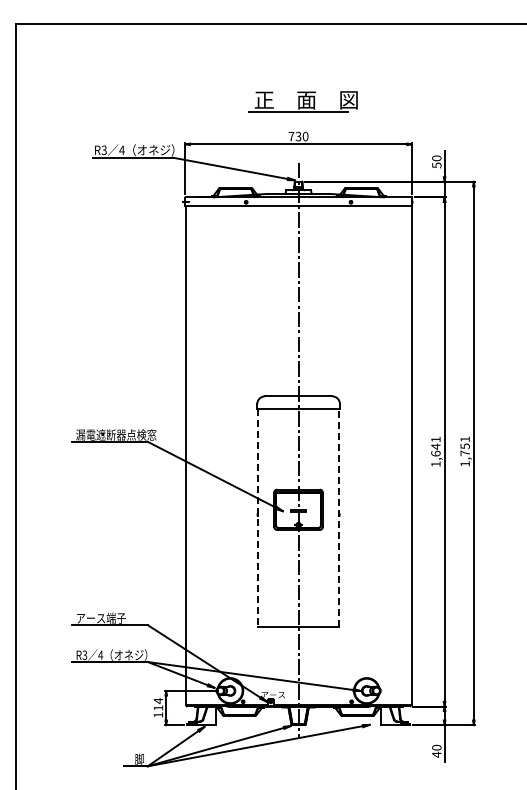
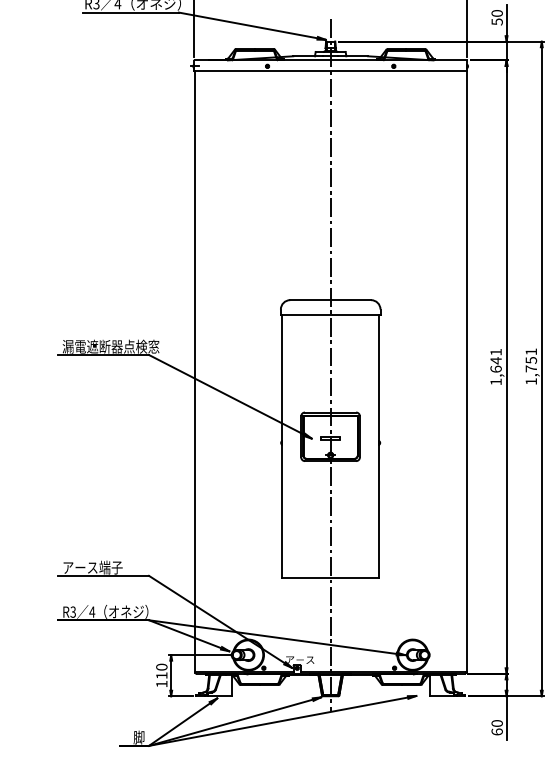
line: (258, 517) -> (282, 446), dashed -> solid
line: (338, 517) -> (378, 446), dashed -> solid
text: (158, 701) -> (161, 667), 114 -> 110
text: (436, 754) -> (496, 731), 40 -> 60

